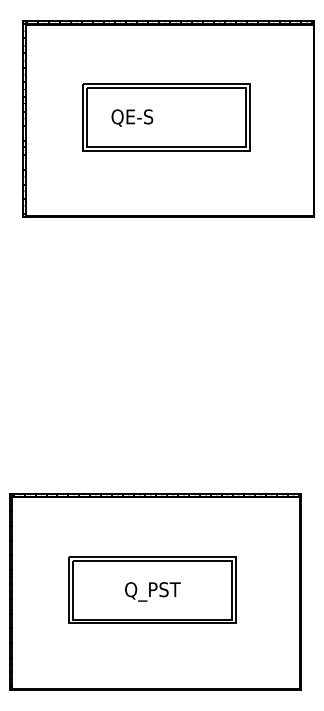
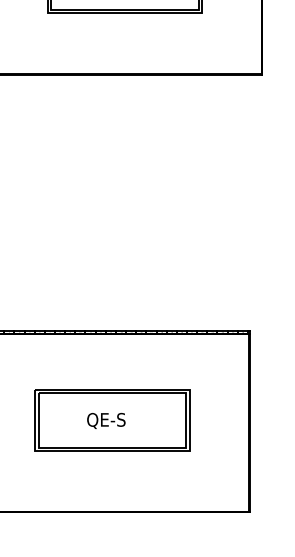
text: (159, 591) -> (118, 421), Q_PST -> QE-S

